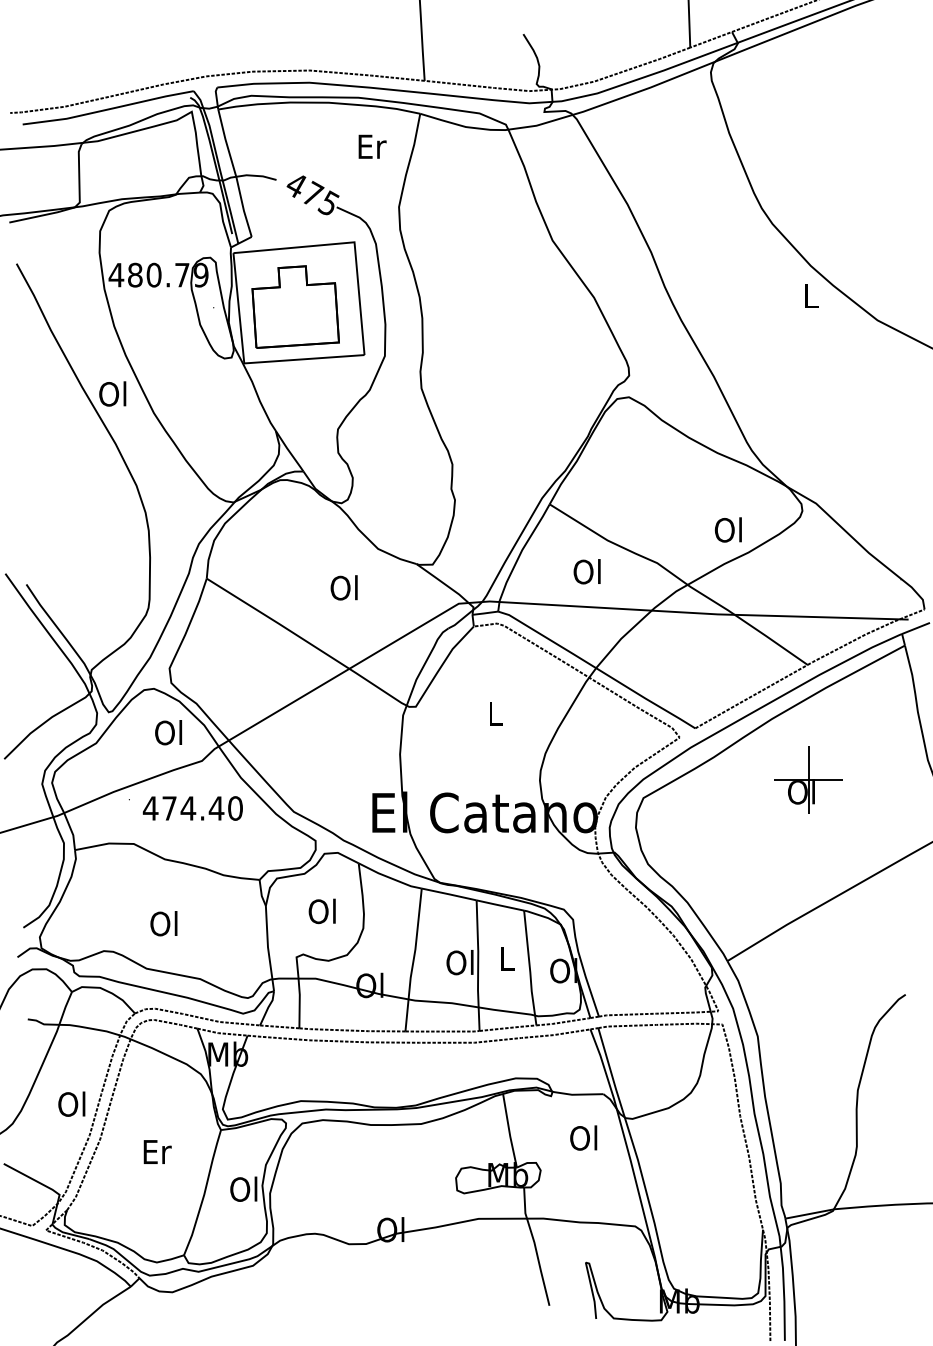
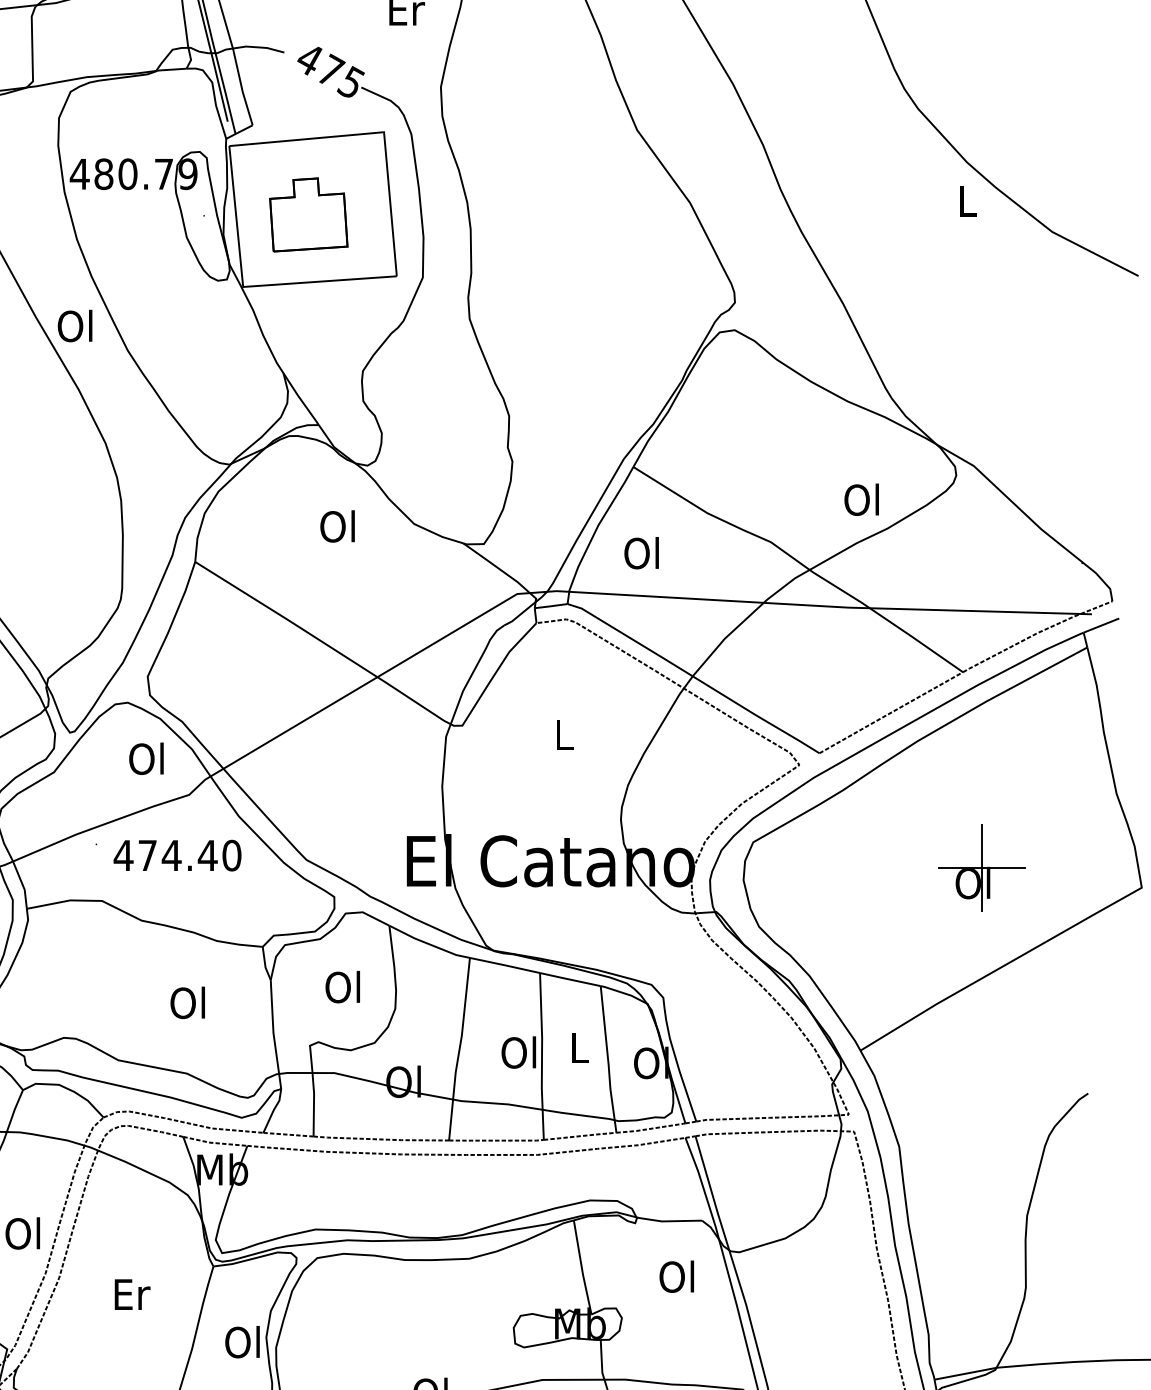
part: (295, 306) -> (308, 214), size x0.7
text: (586, 571) -> (640, 552), moved
text: (343, 587) -> (336, 525), moved
part: (808, 779) -> (981, 867), moved
text: (163, 923) -> (187, 1002), moved

